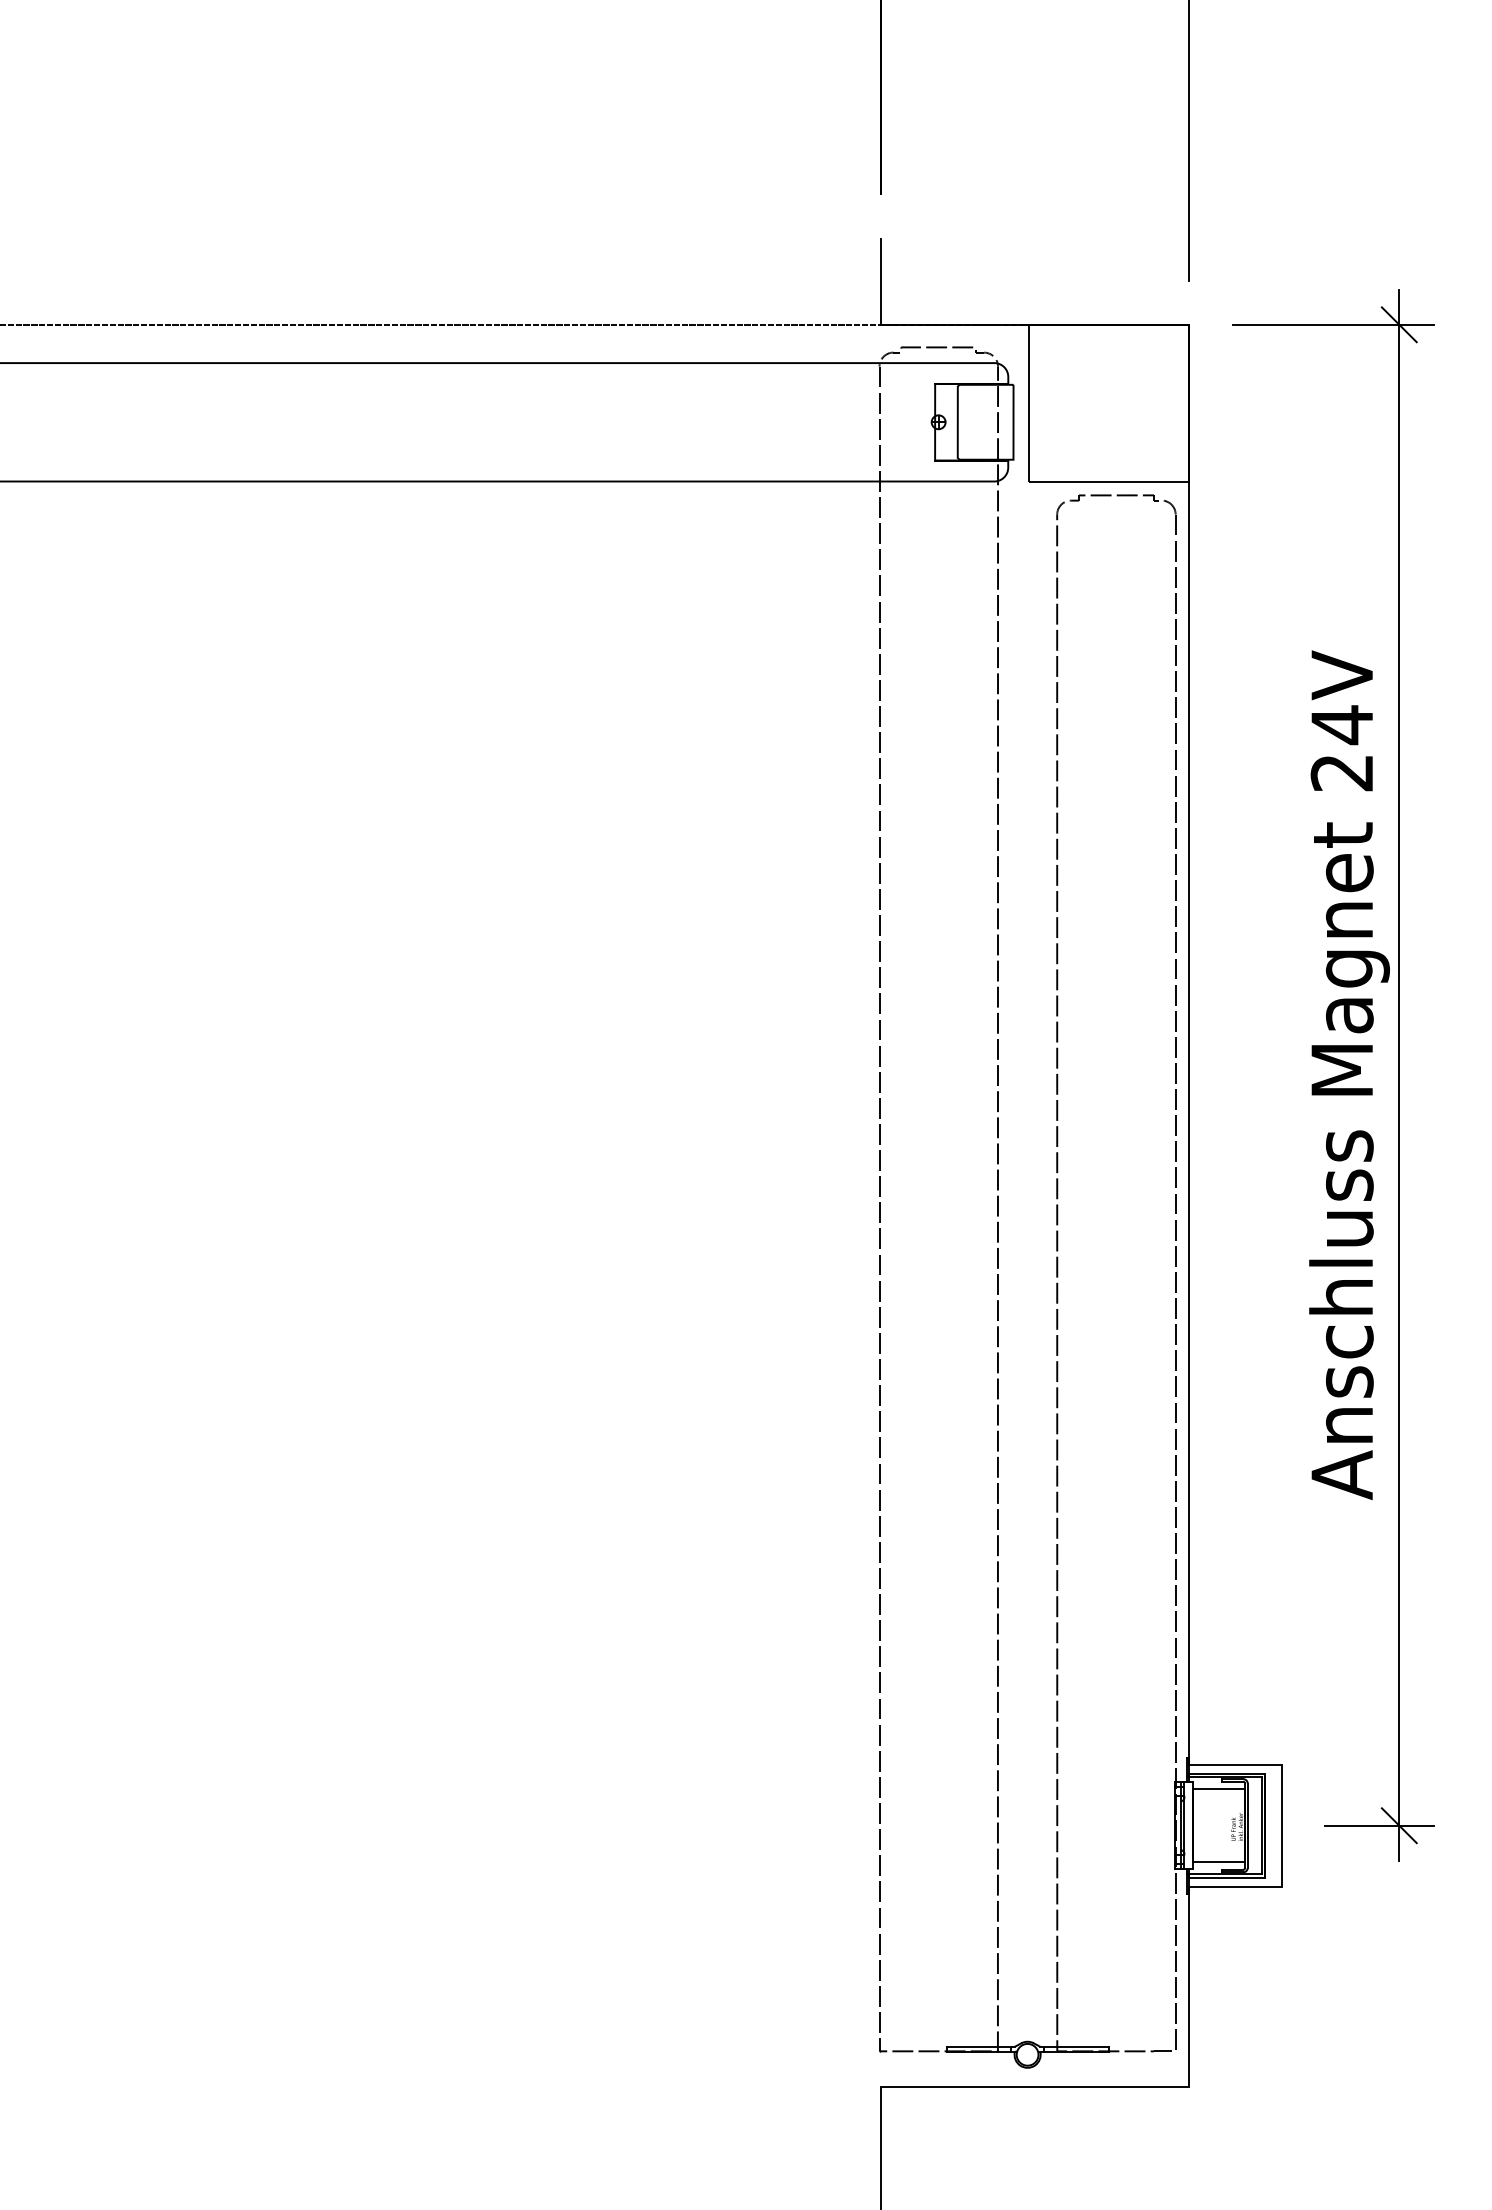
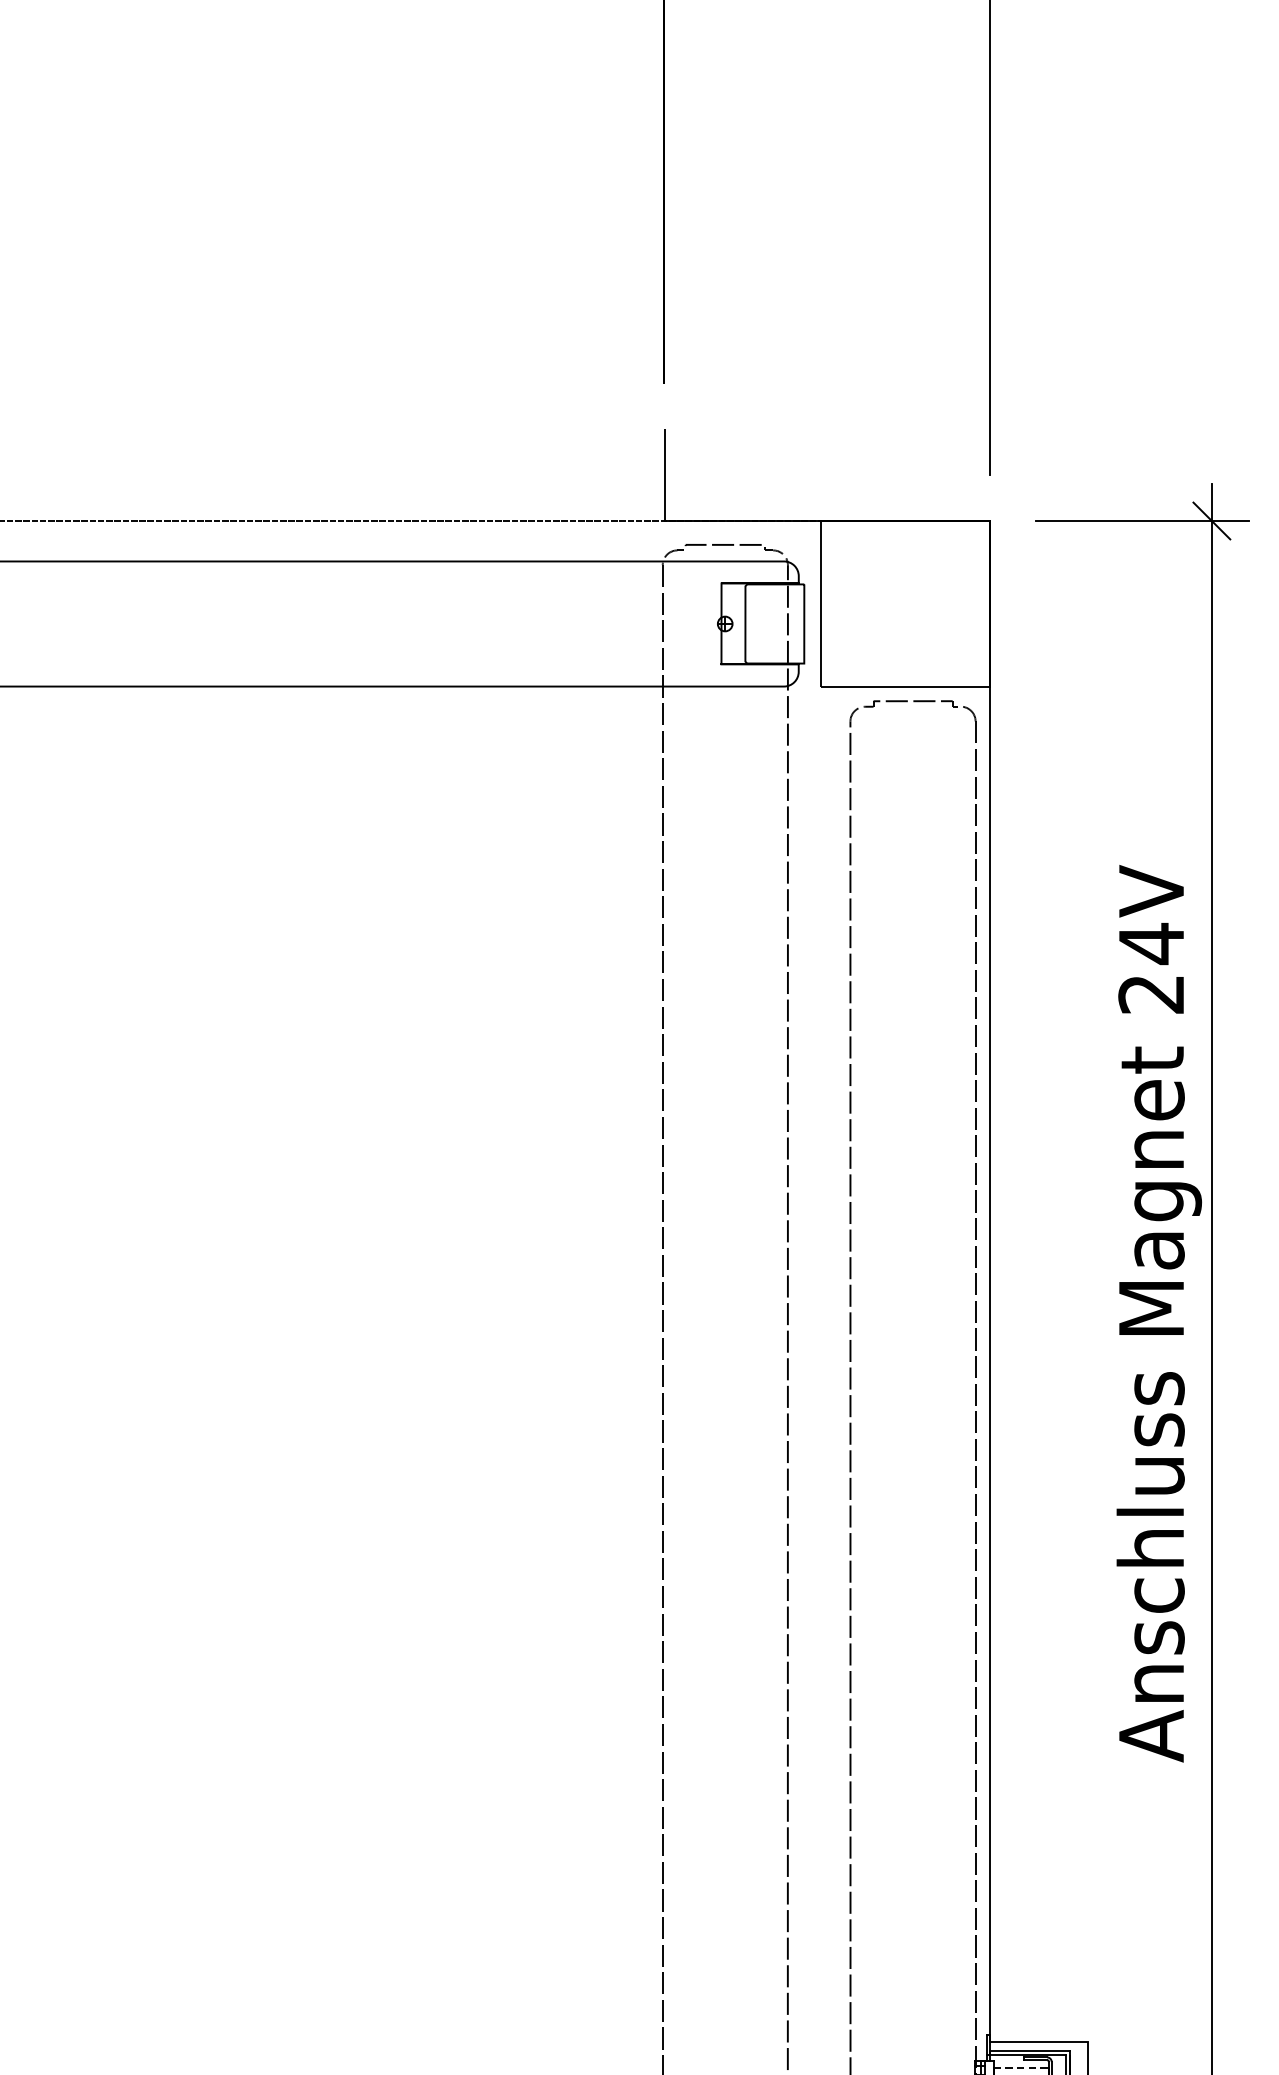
line: (1219, 1789) -> (1021, 2068), solid -> dashed

